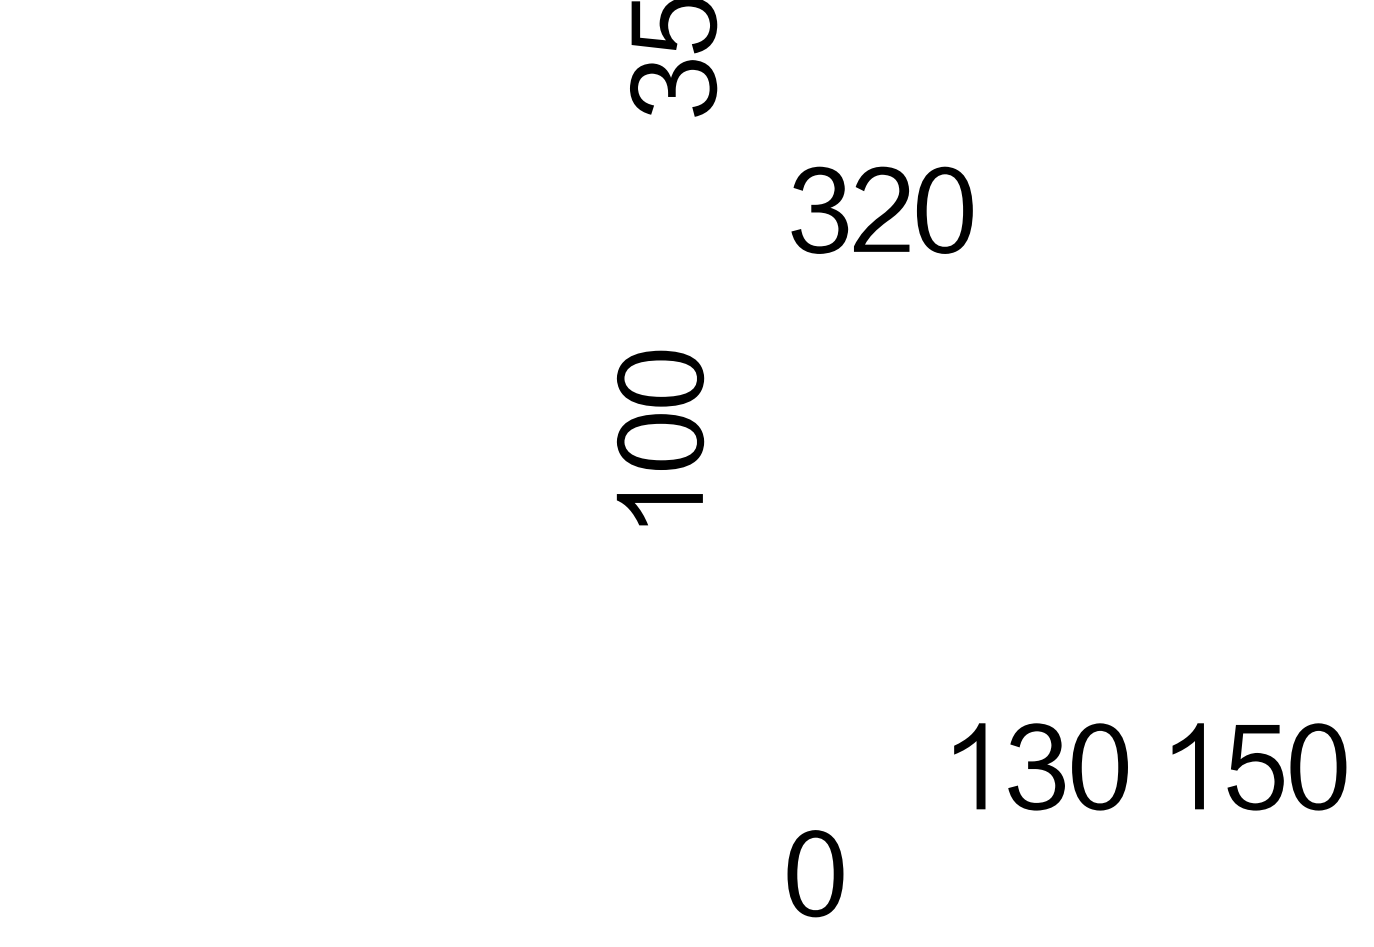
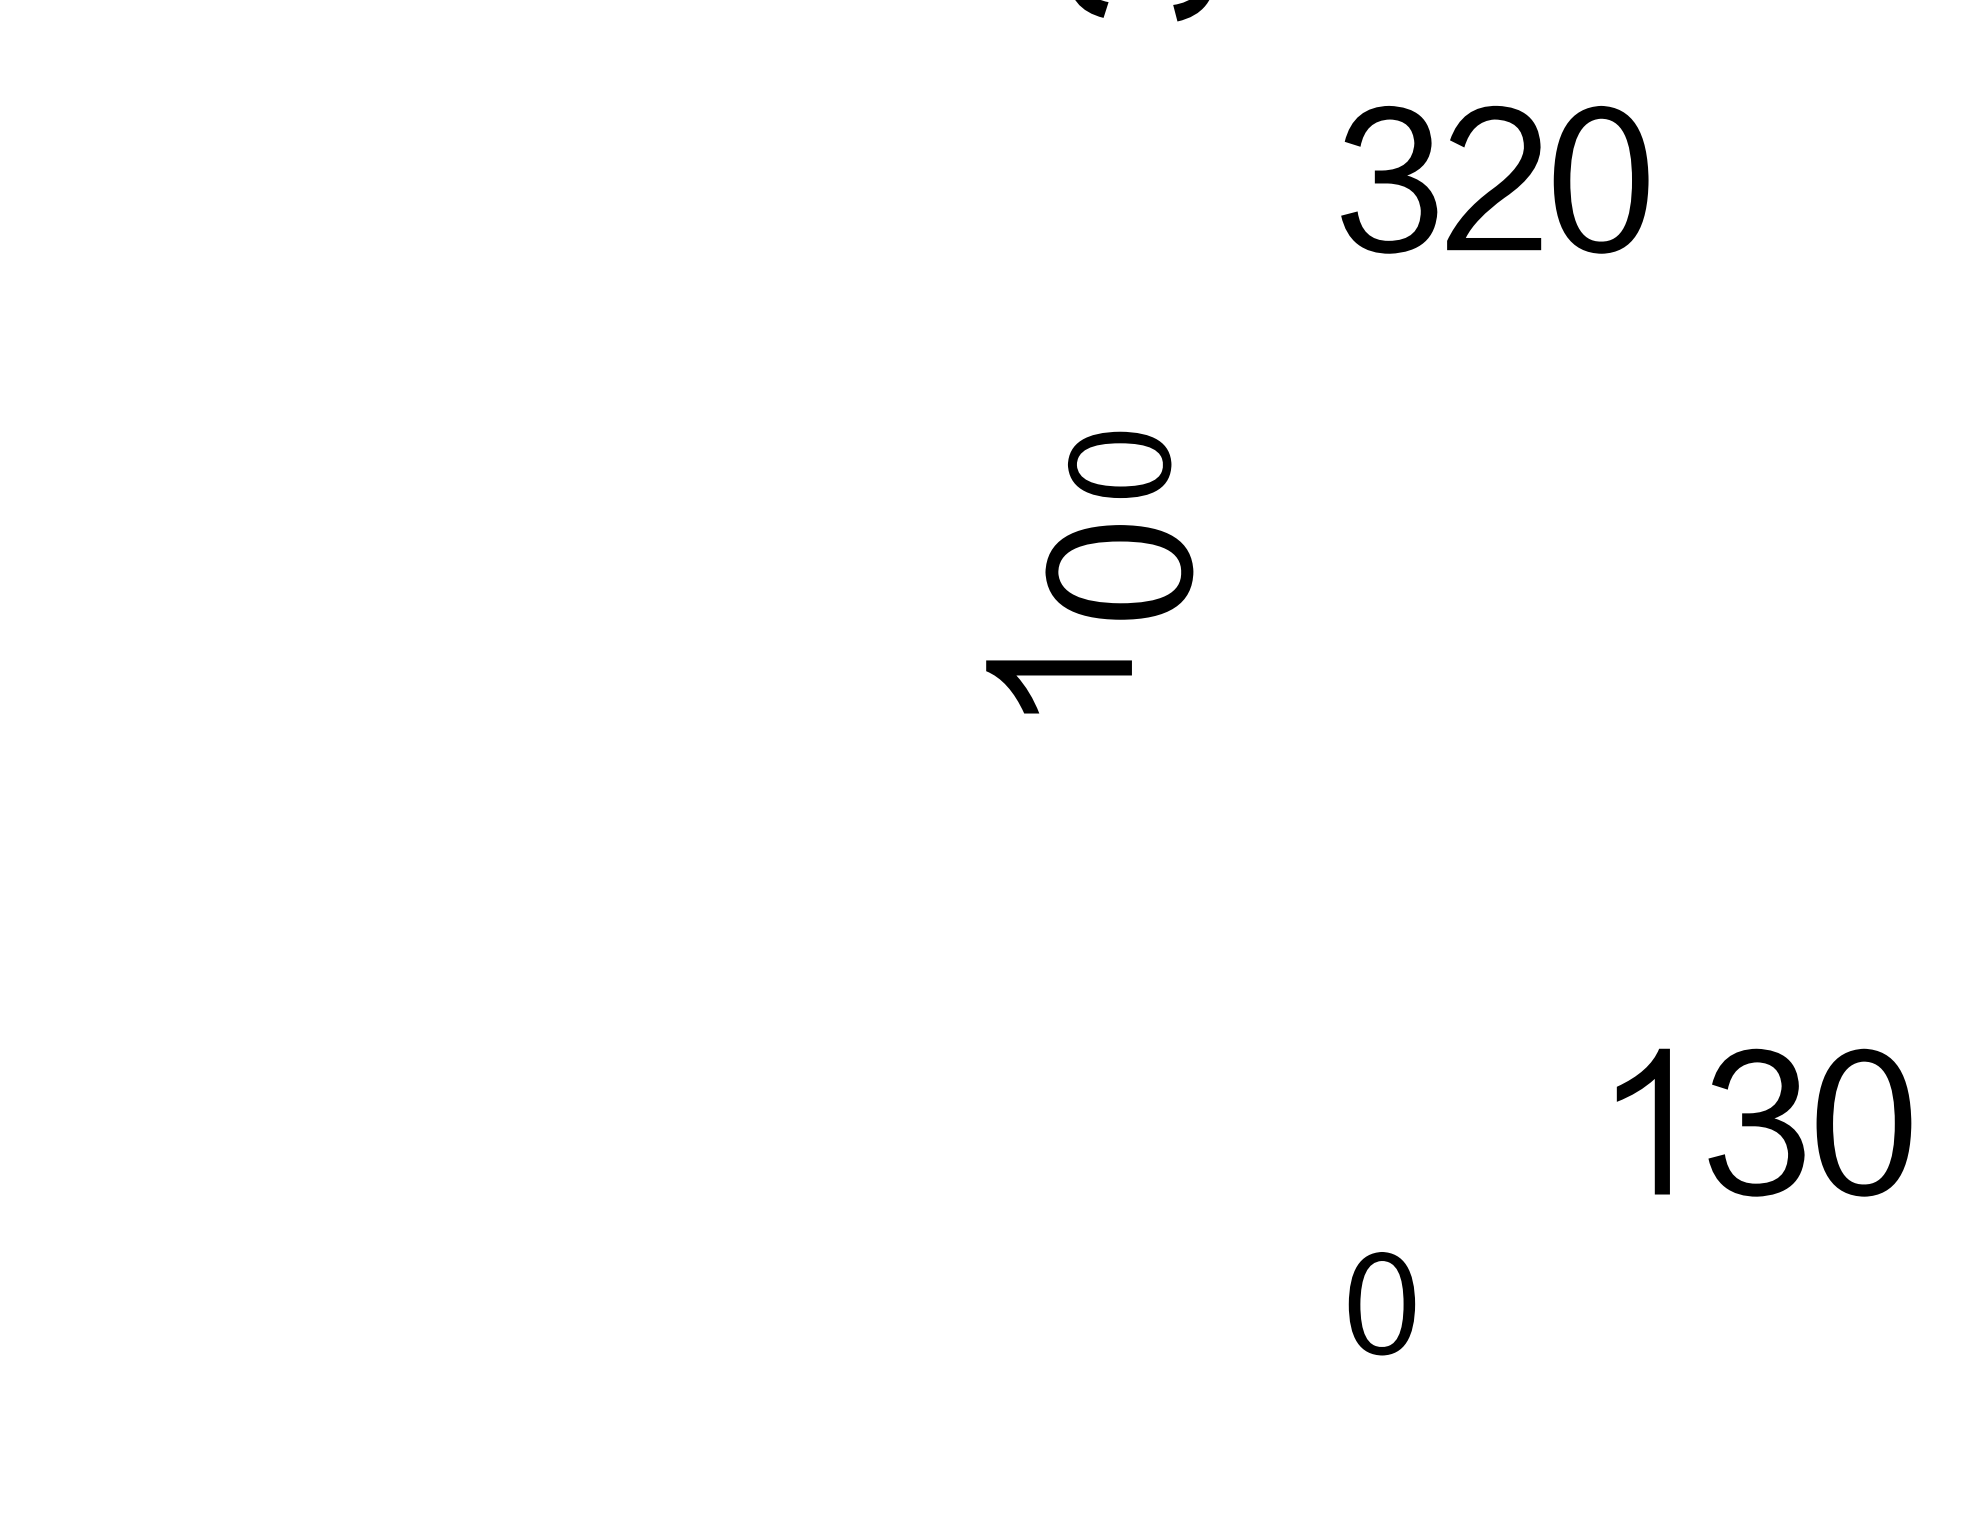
part: (660, 378) -> (1119, 464), size x0.7
part: (659, 502) -> (1058, 674), moved
part: (815, 873) -> (1381, 1303), size x0.7

